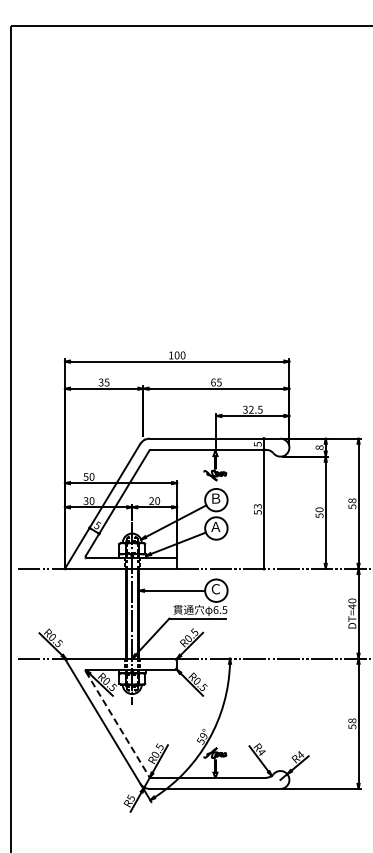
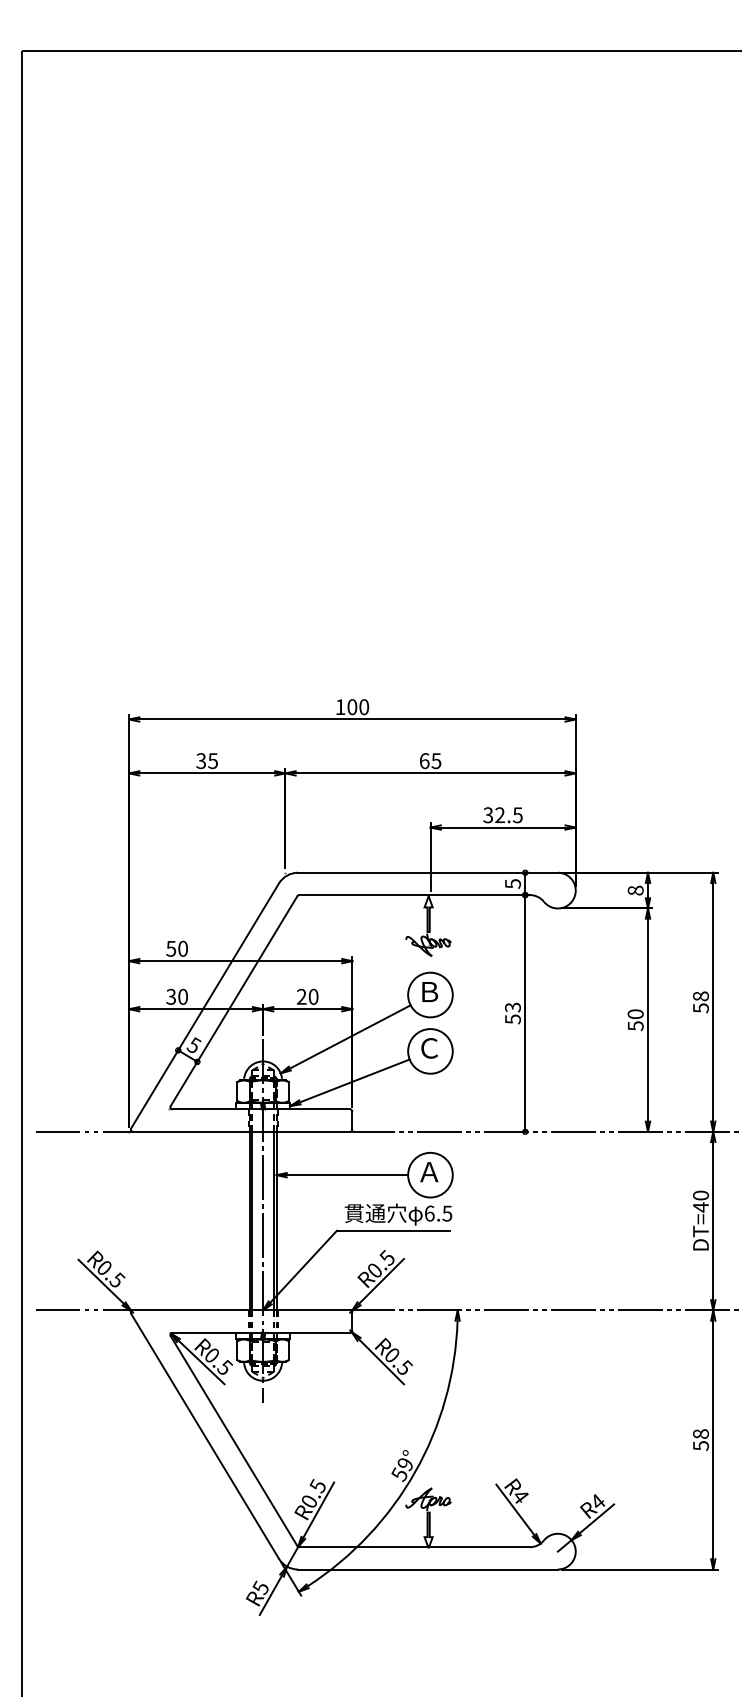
text: (215, 526) -> (428, 1047), Ａ -> Ｃ
text: (215, 589) -> (428, 1172), Ｃ -> Ａ
line: (117, 724) -> (233, 1441), dashed -> solid

